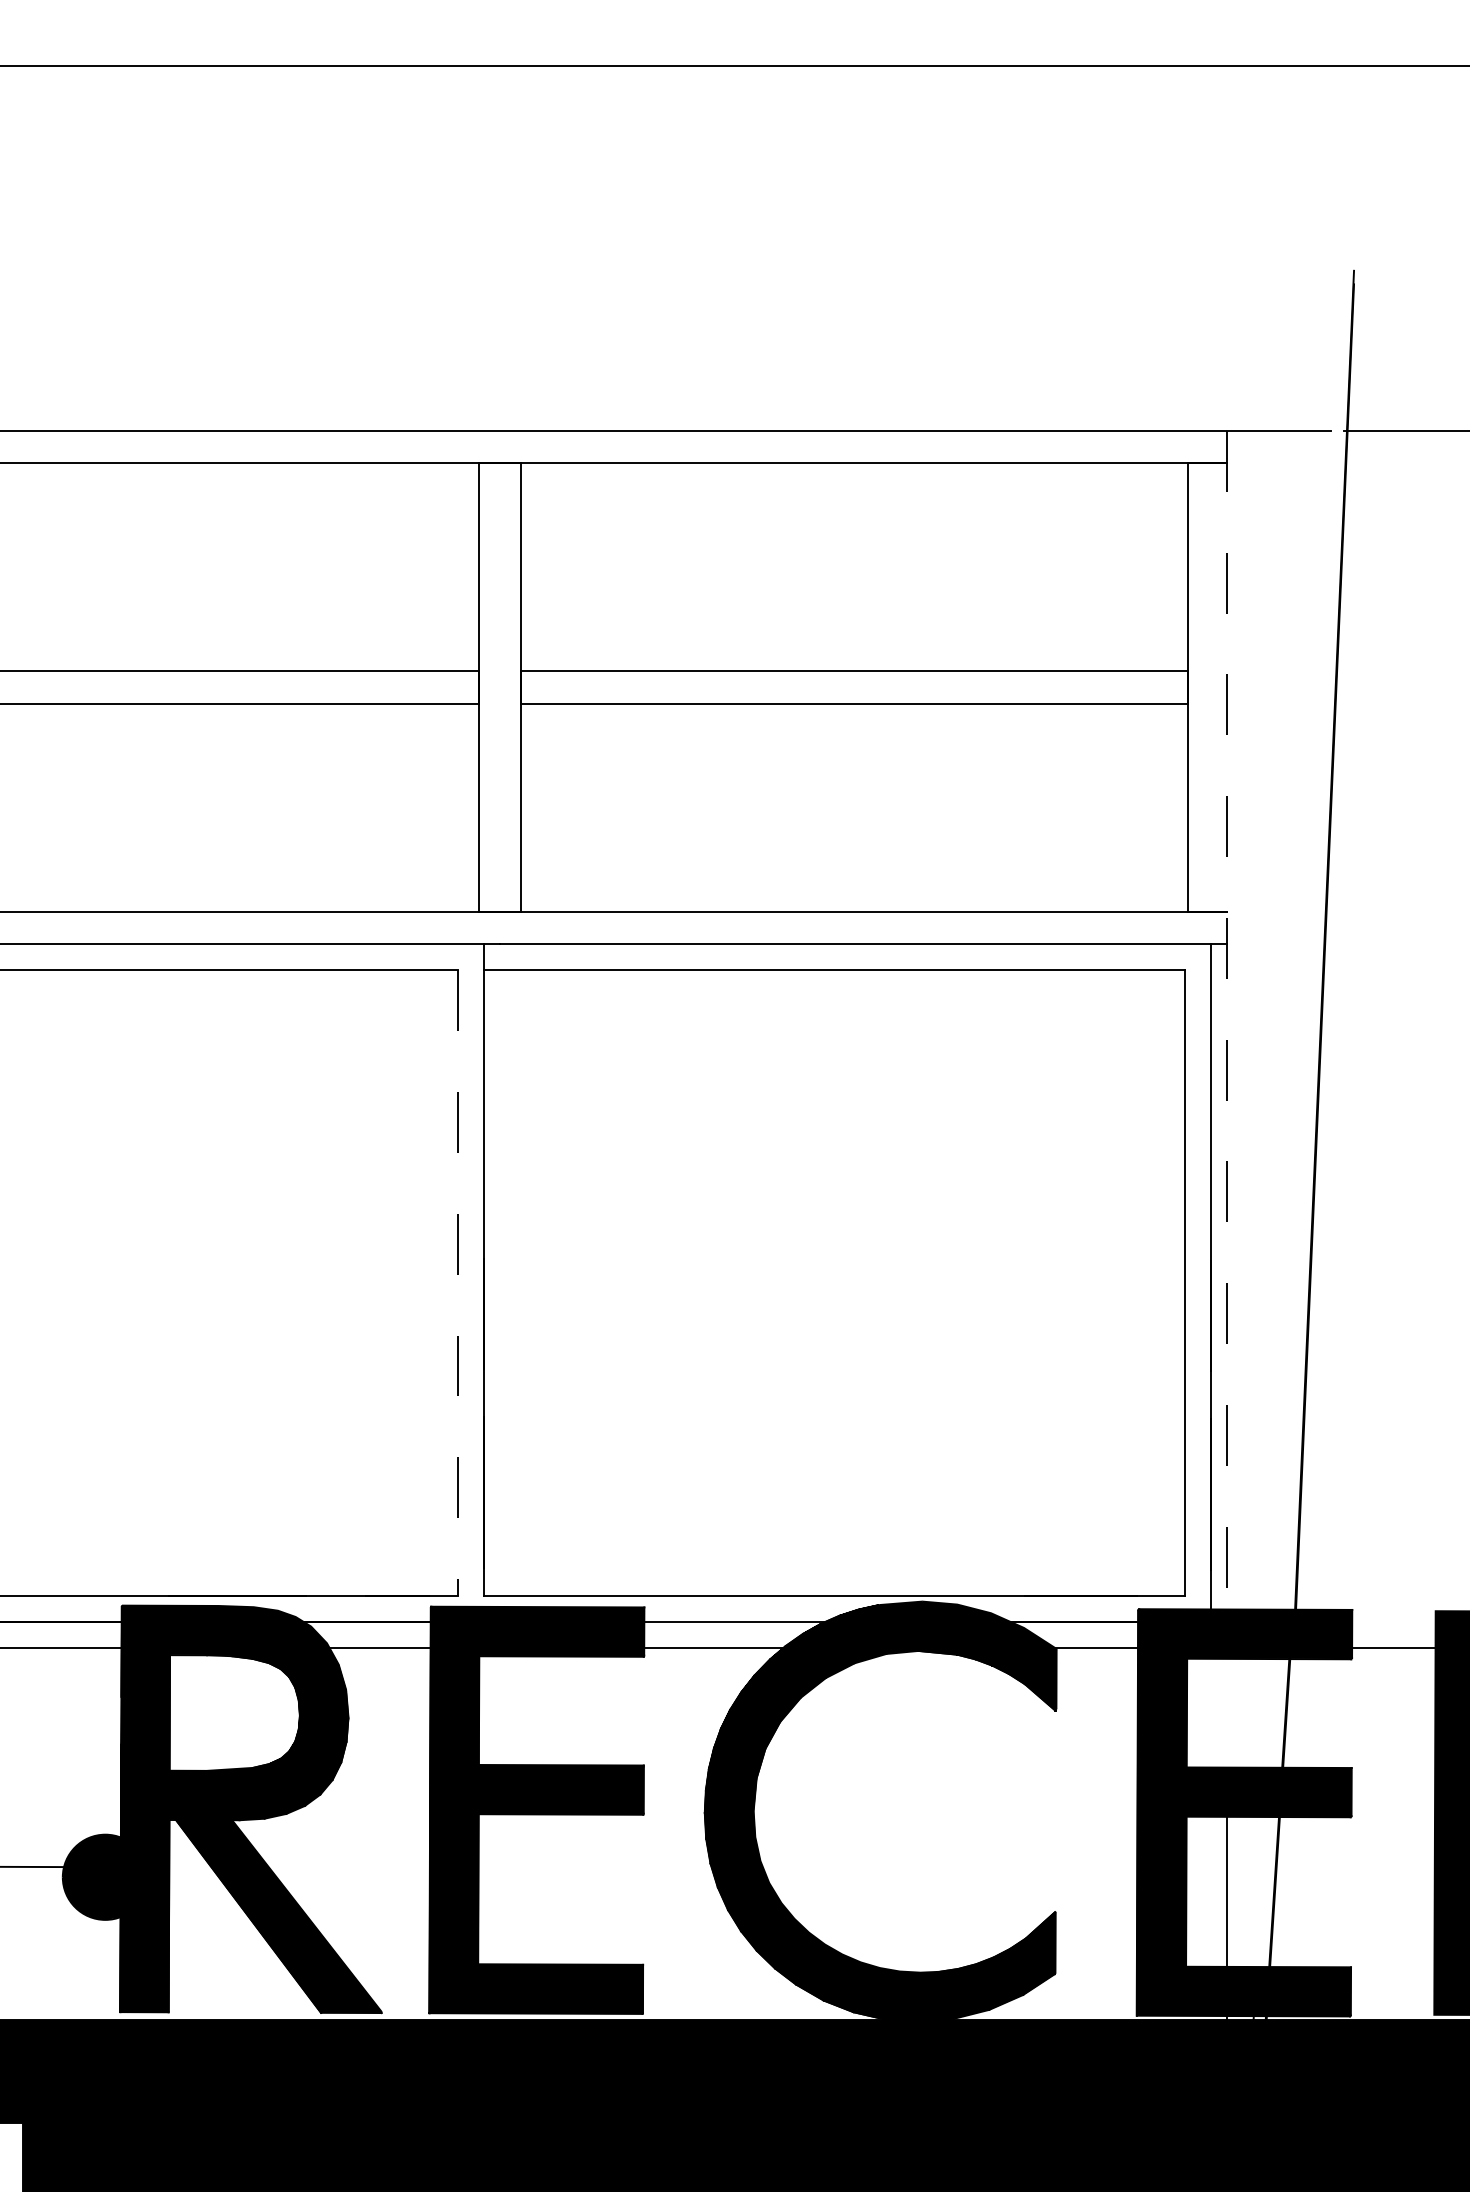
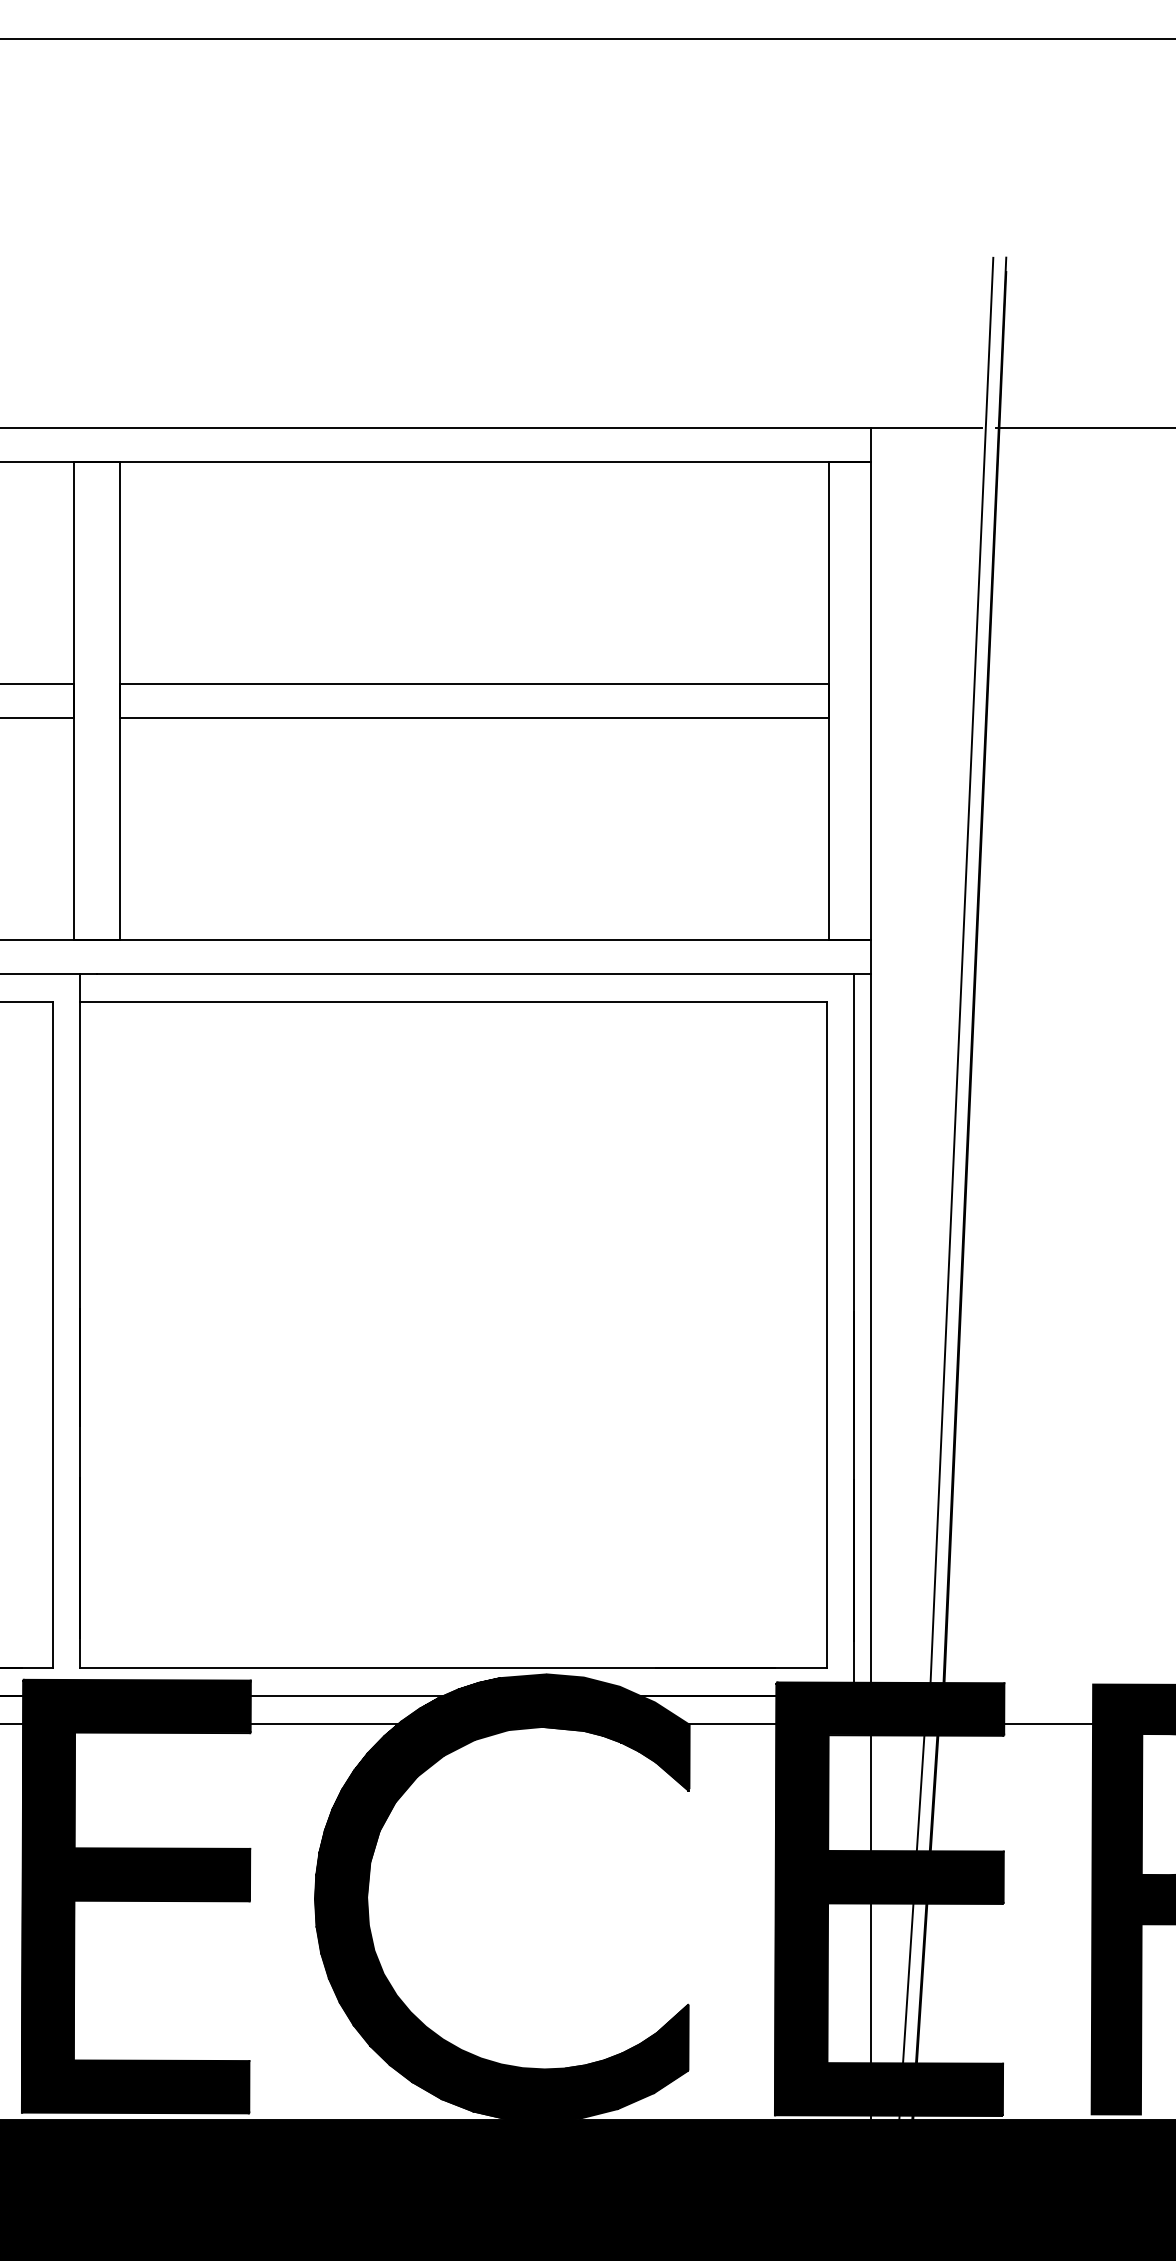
line: (1311, 940) -> (960, 970), added
line: (1227, 1039) -> (871, 1075), dashed -> solid
line: (458, 1283) -> (52, 1335), dashed -> solid
line: (1227, 1713) -> (871, 1793), added
line: (1273, 1713) -> (920, 1793), added
line: (1261, 1892) -> (907, 1984), added

